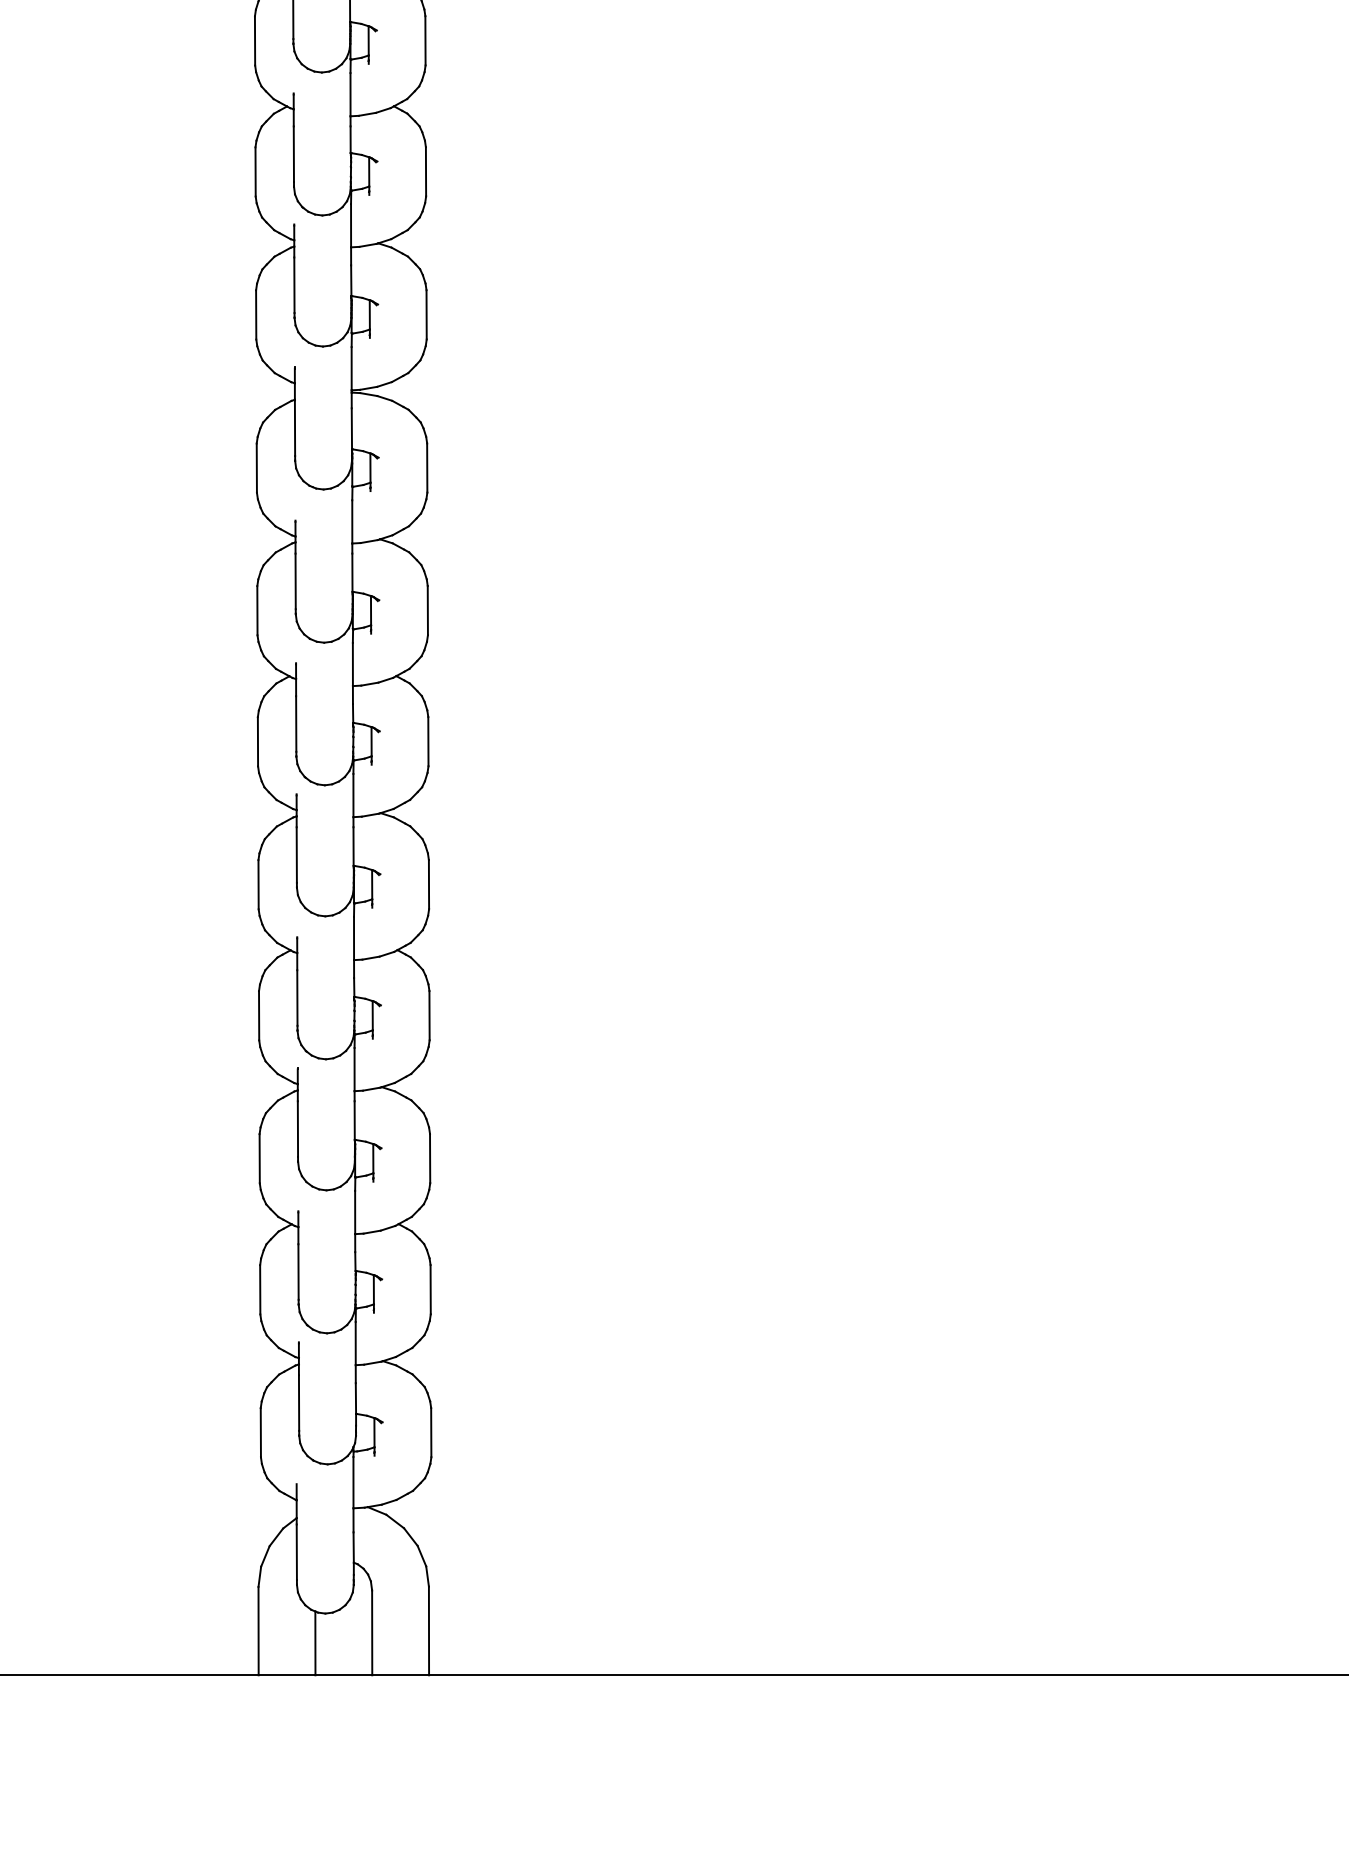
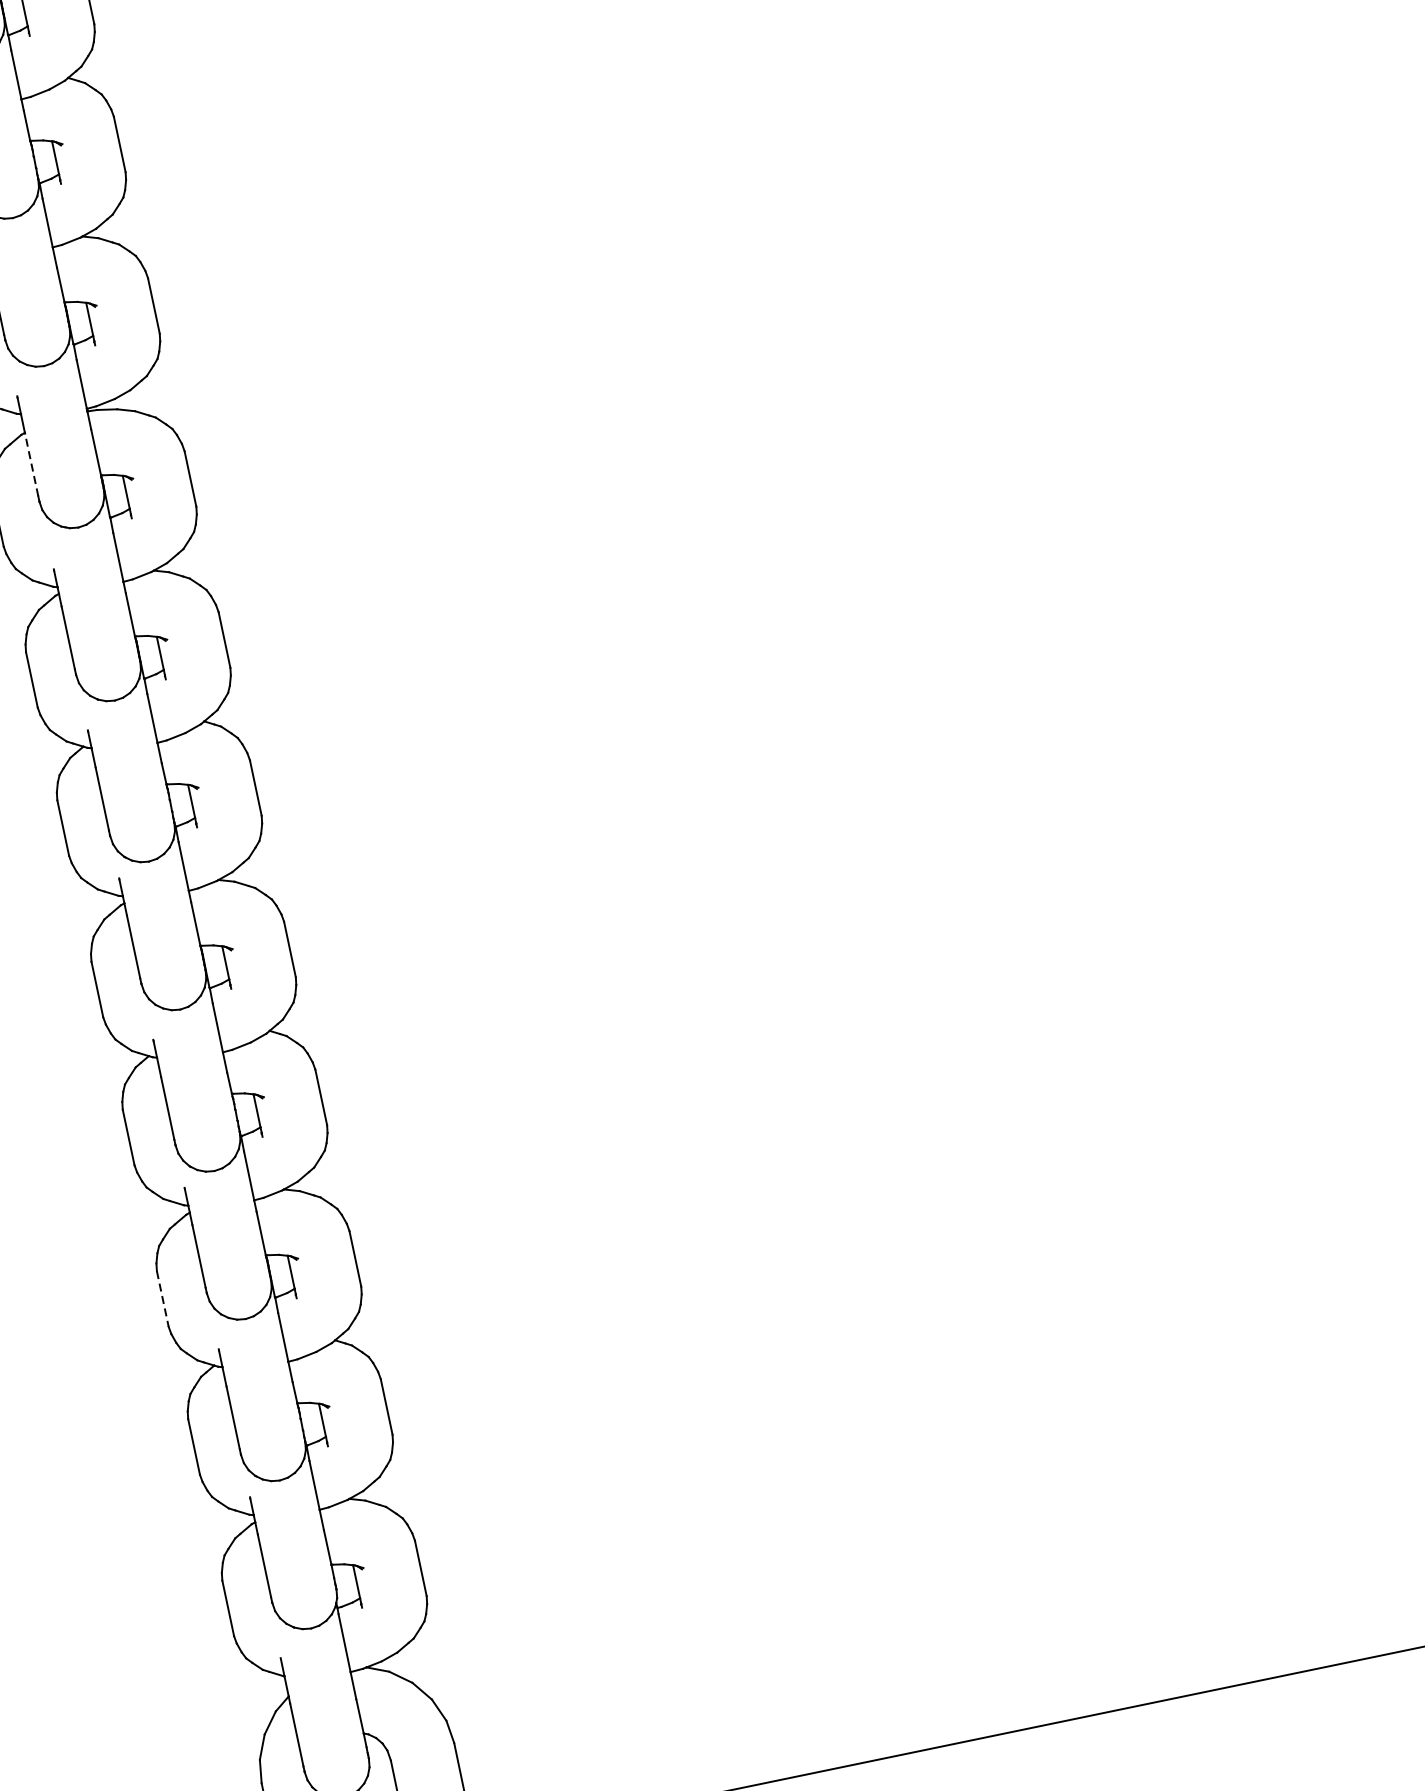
line: (295, 428) -> (32, 465), solid -> dashed
line: (259, 1158) -> (162, 1298), solid -> dashed

